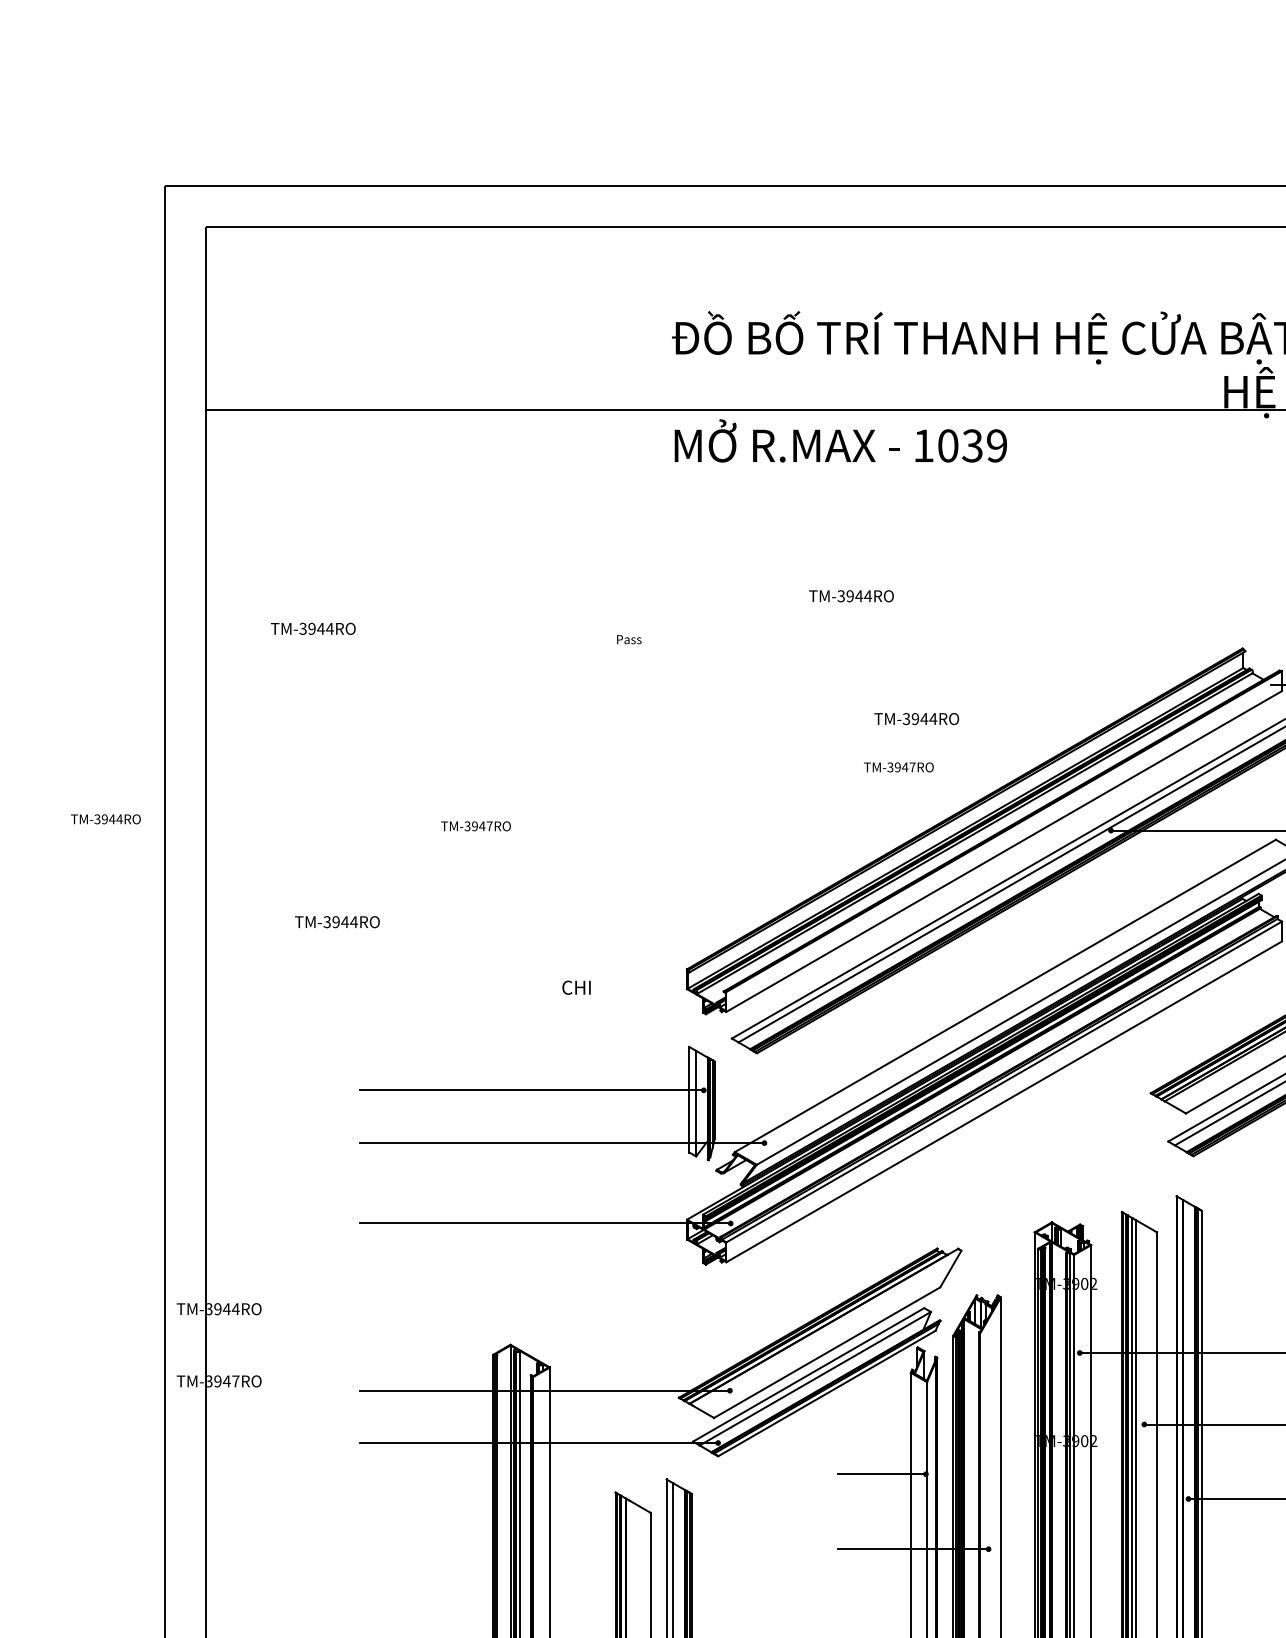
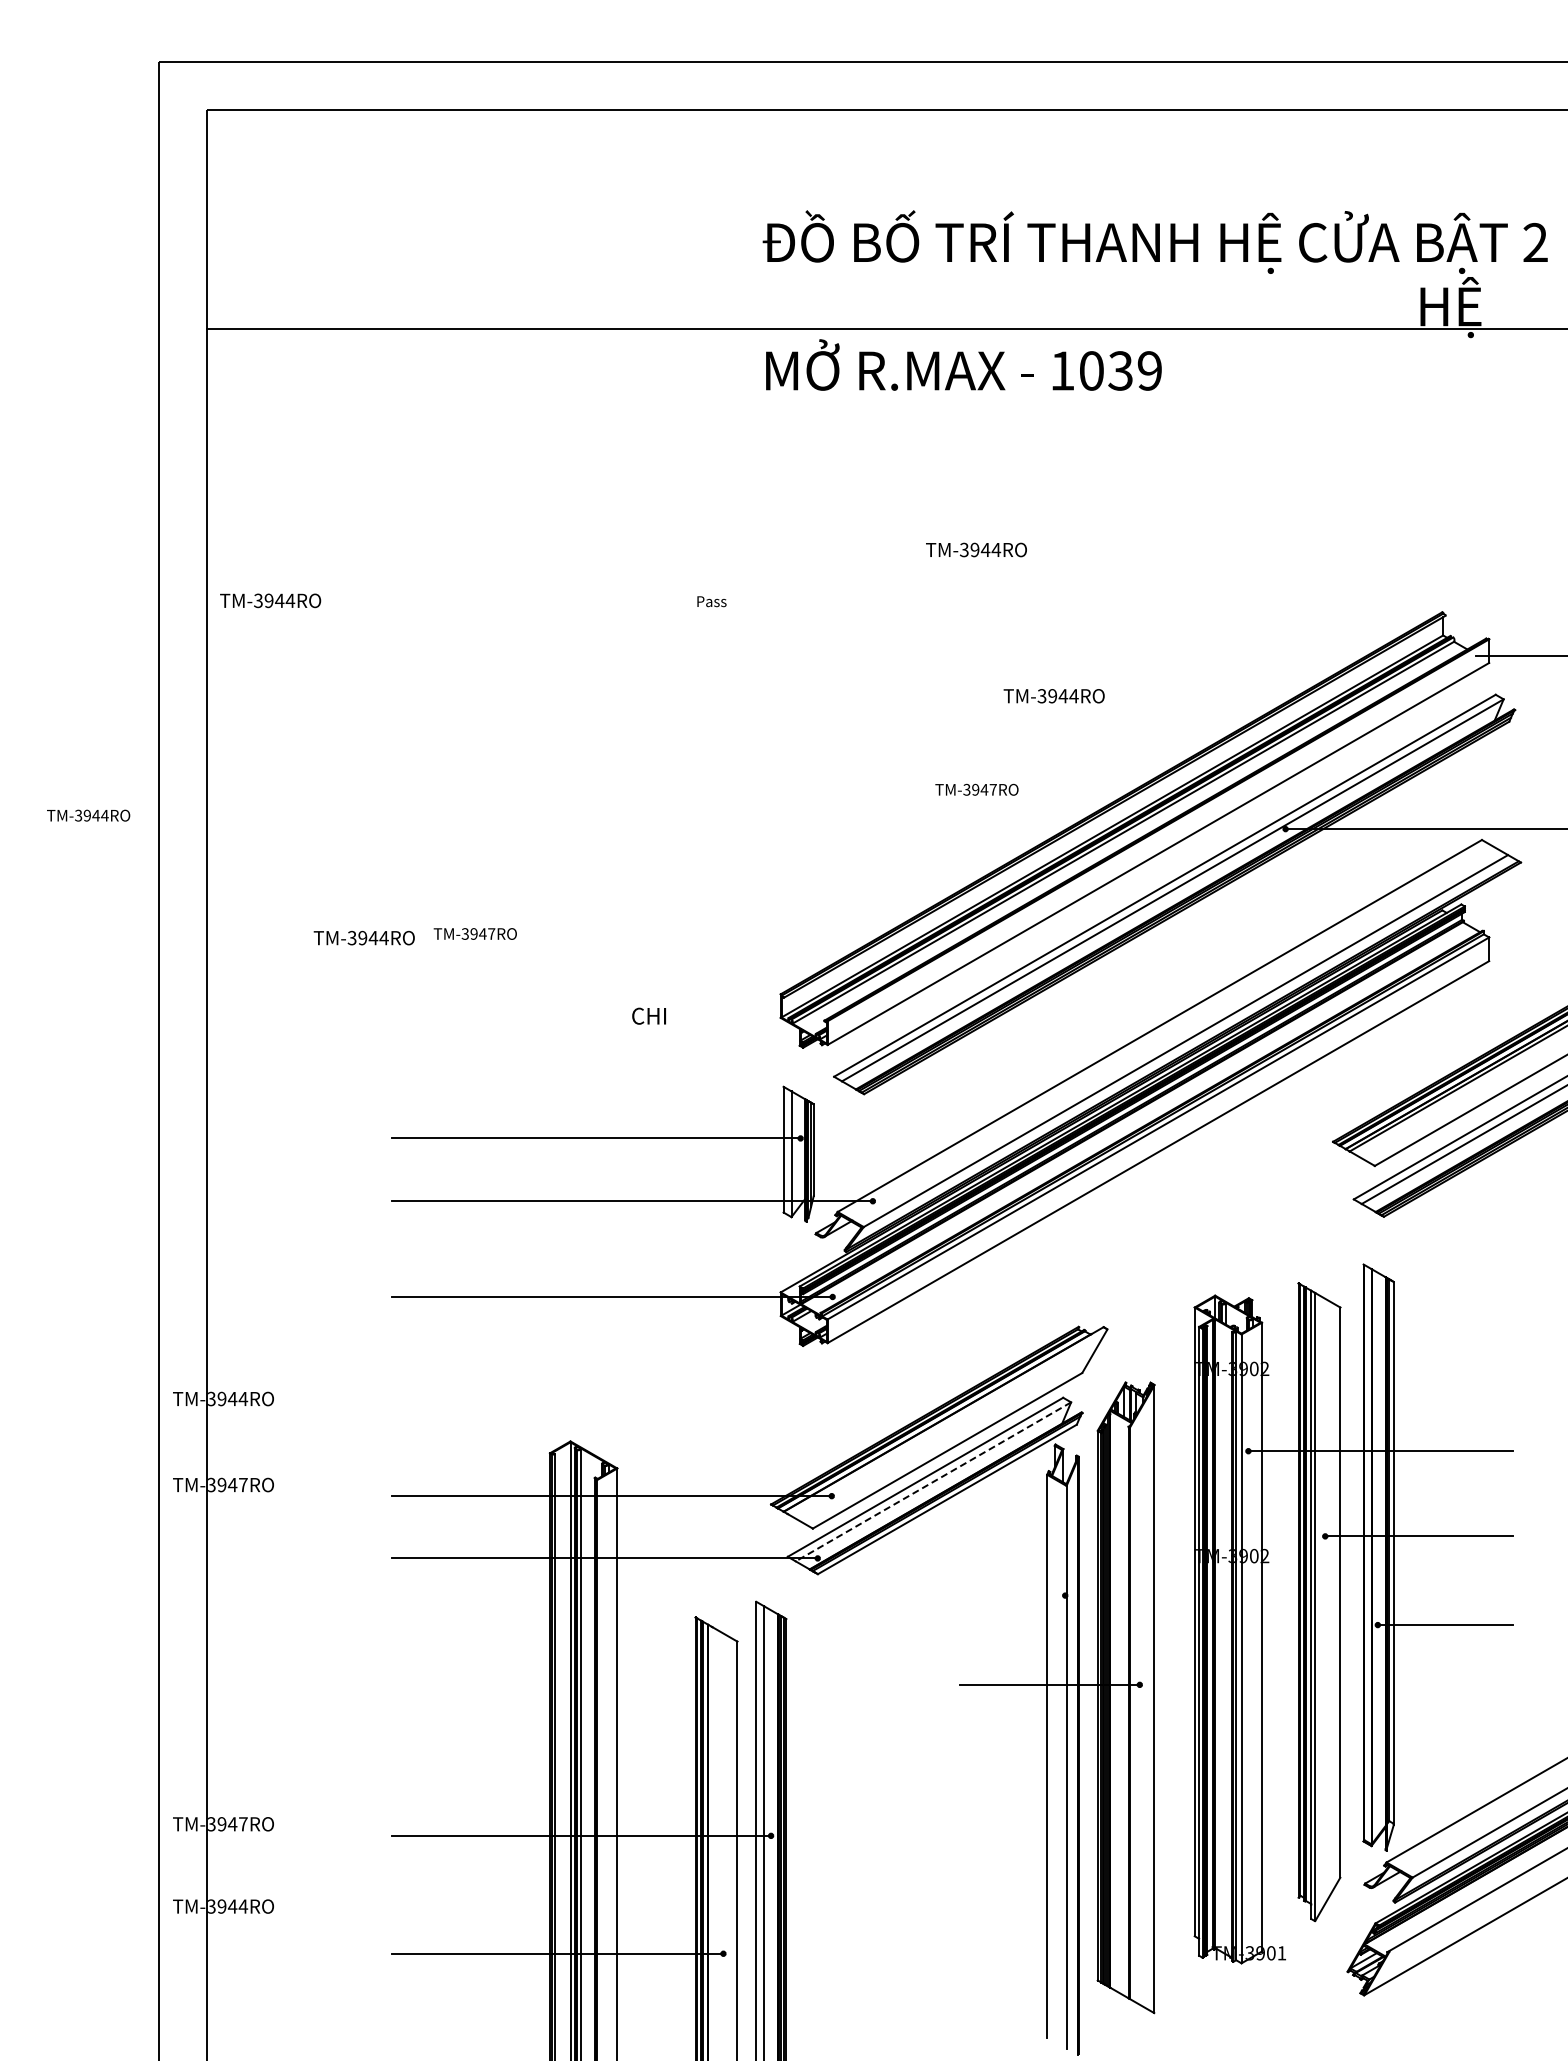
text: (313, 628) -> (270, 600), moved
text: (898, 767) -> (976, 789), moved
text: (475, 825) -> (474, 933), moved
line: (815, 1378) -> (933, 1481), solid -> dashed
line: (881, 1474) -> (1012, 1595), removed

